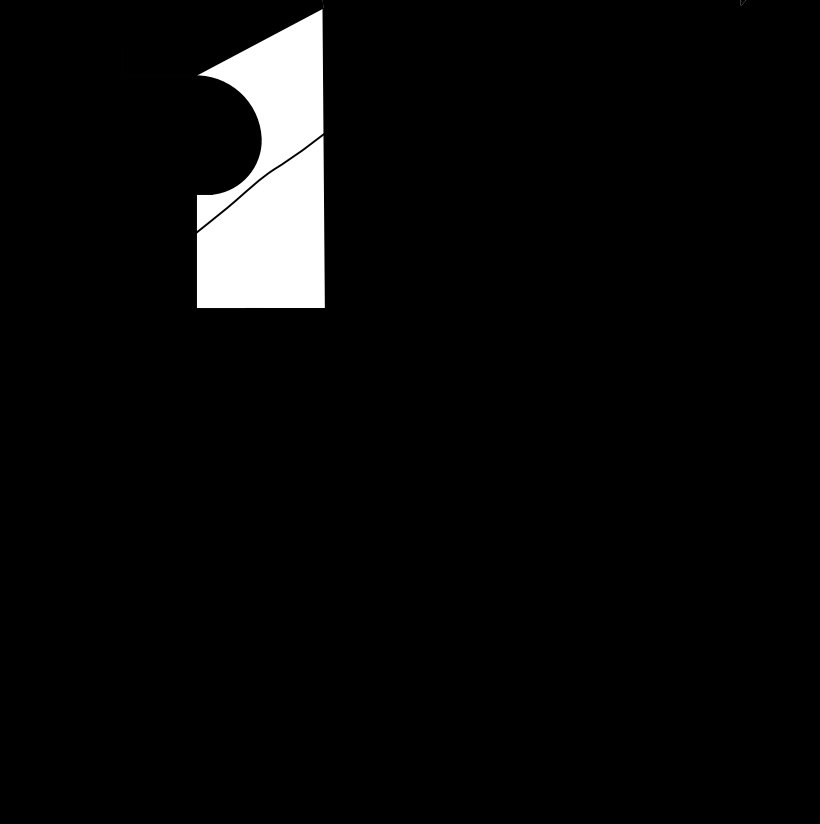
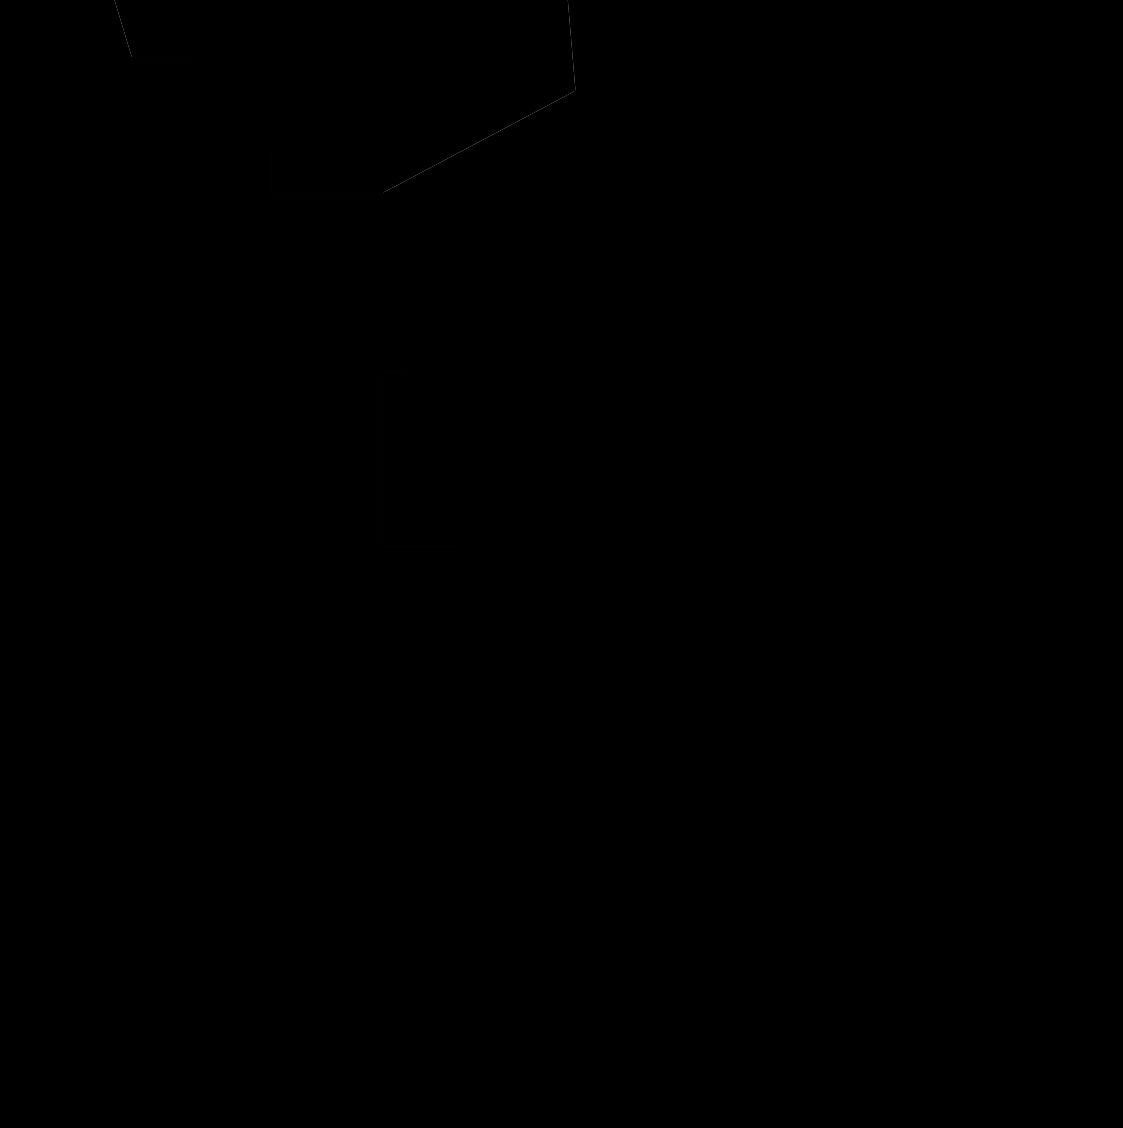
fill: (260, 158) -> (480, 318), added

